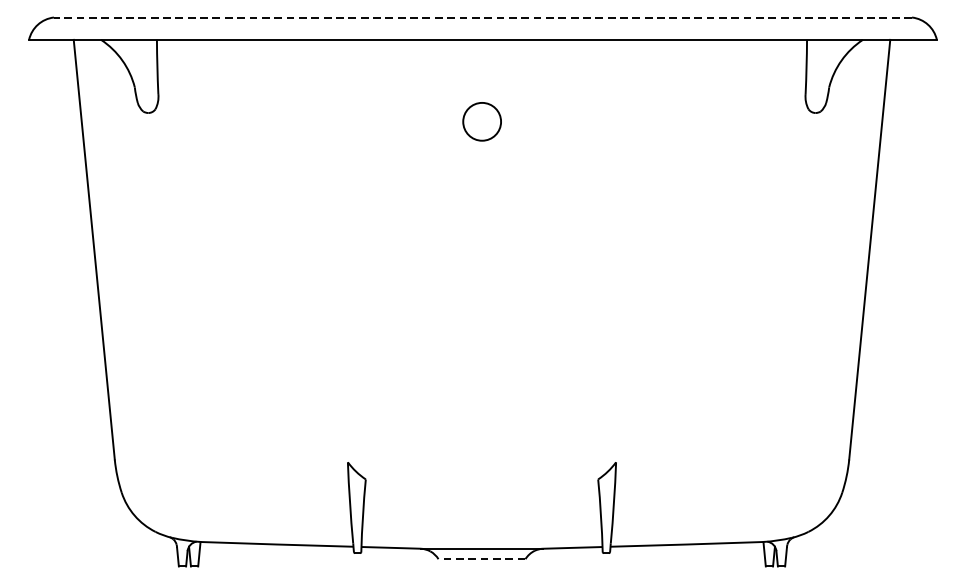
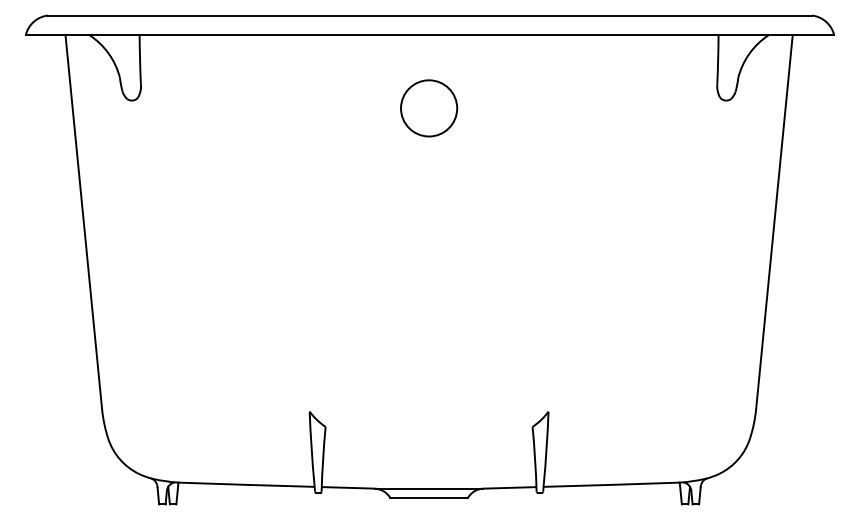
line: (482, 17) -> (429, 15), dashed -> solid
circle: (482, 121) -> (429, 108), size x1.67
line: (482, 558) -> (429, 497), dashed -> solid

